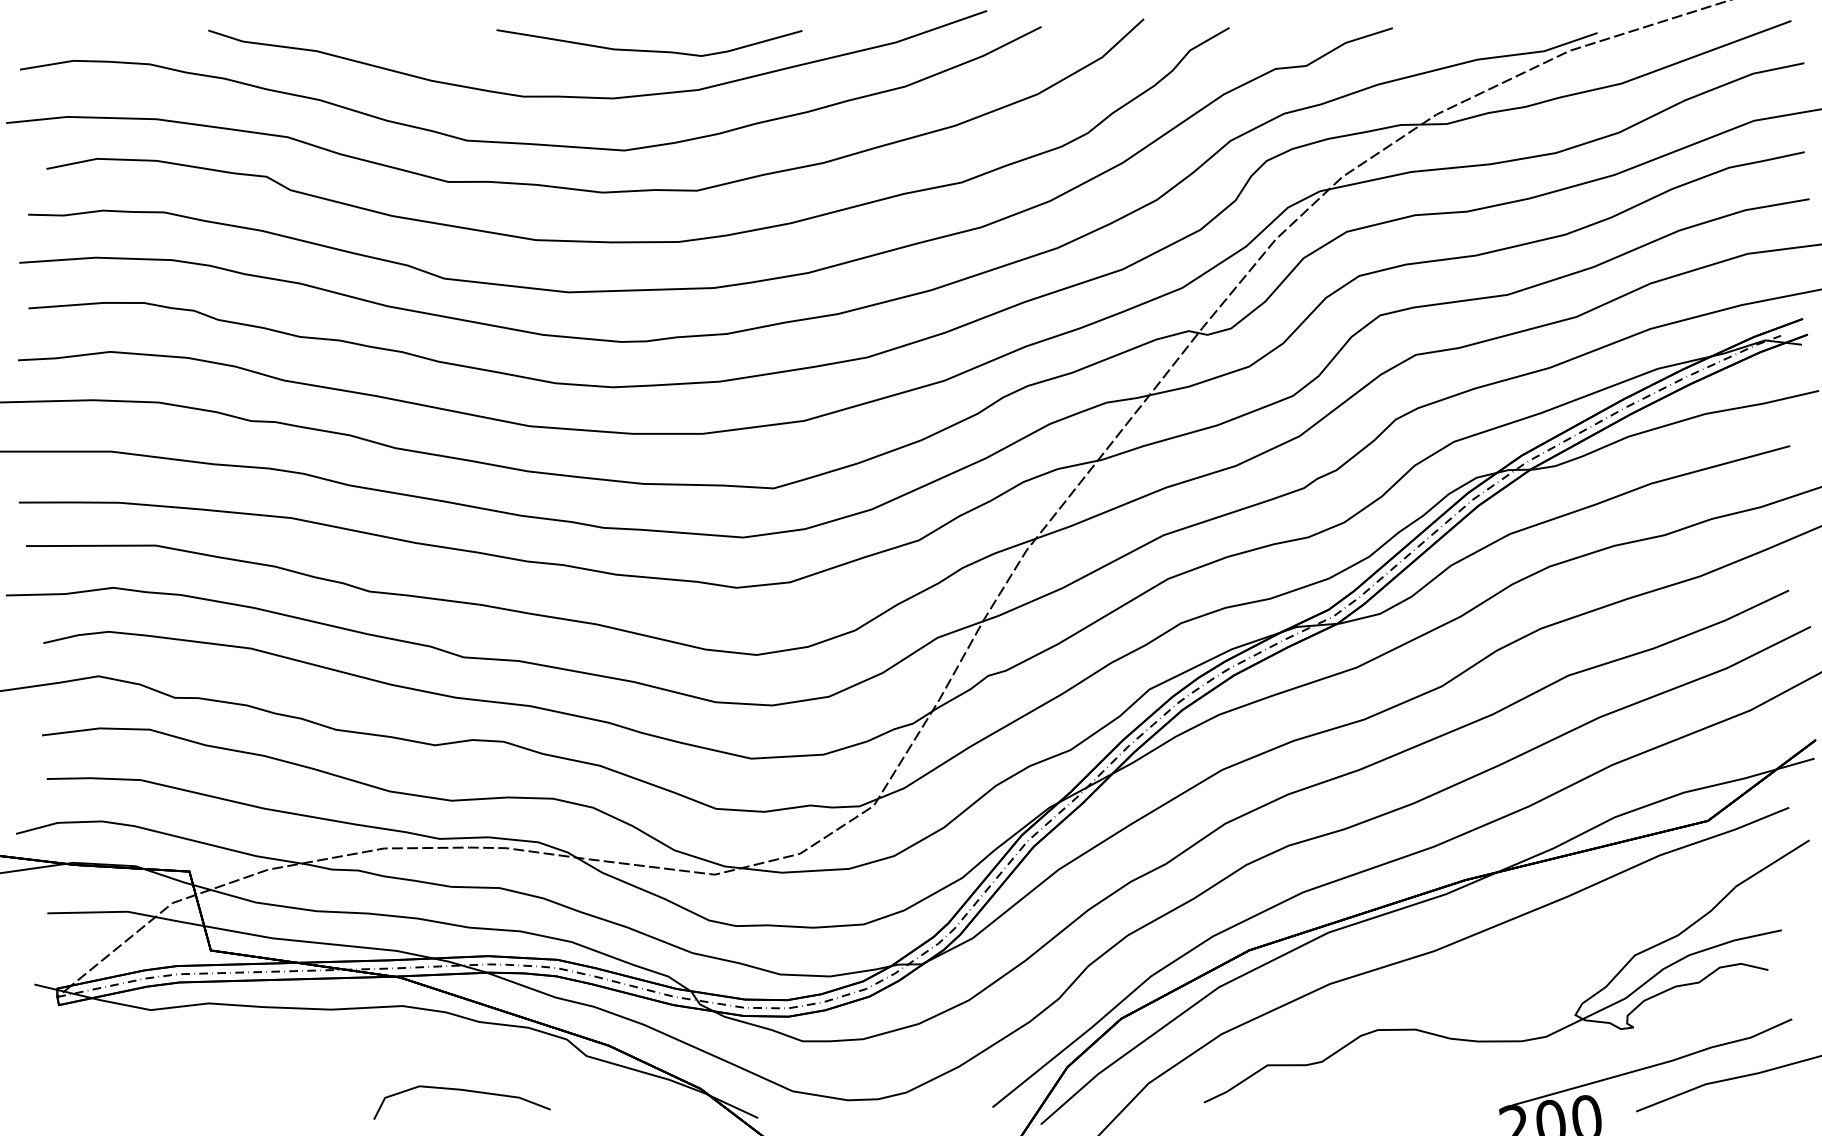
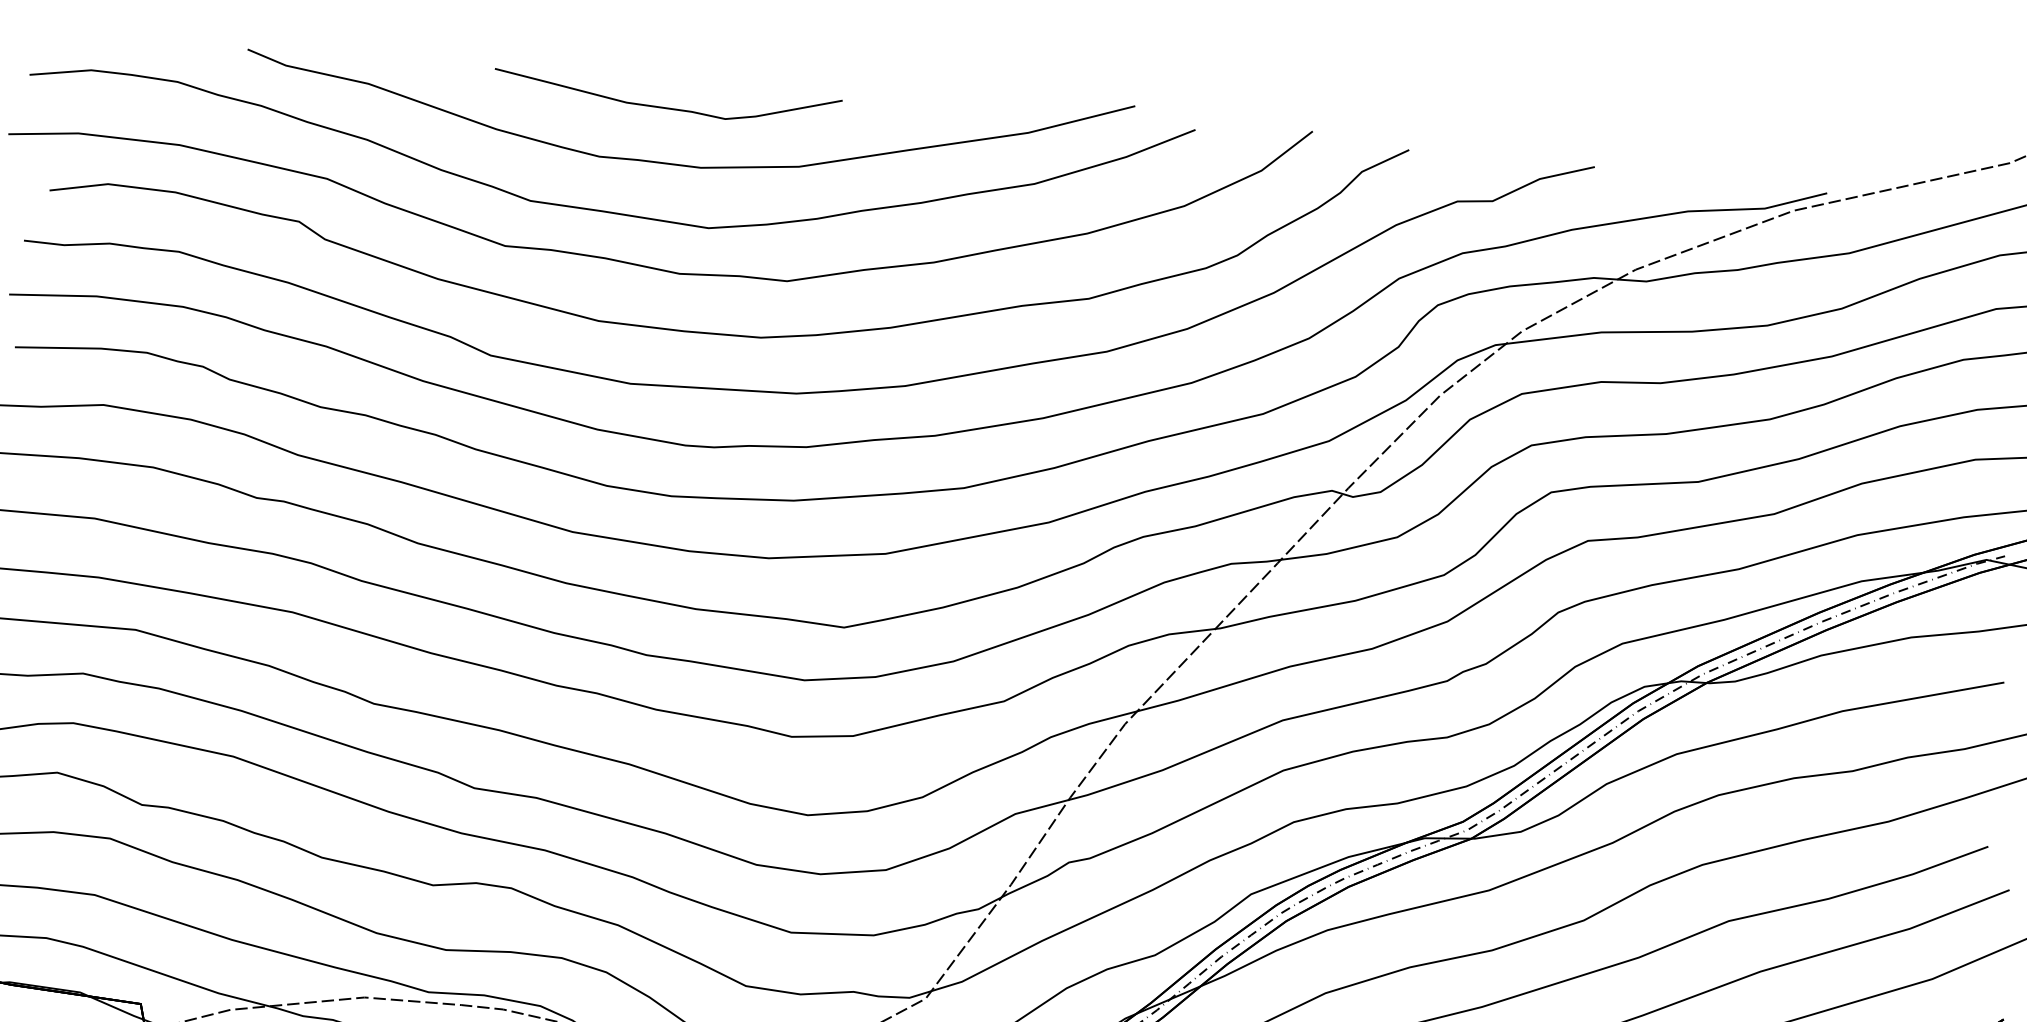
curve: (649, 50) -> (666, 107), moved

